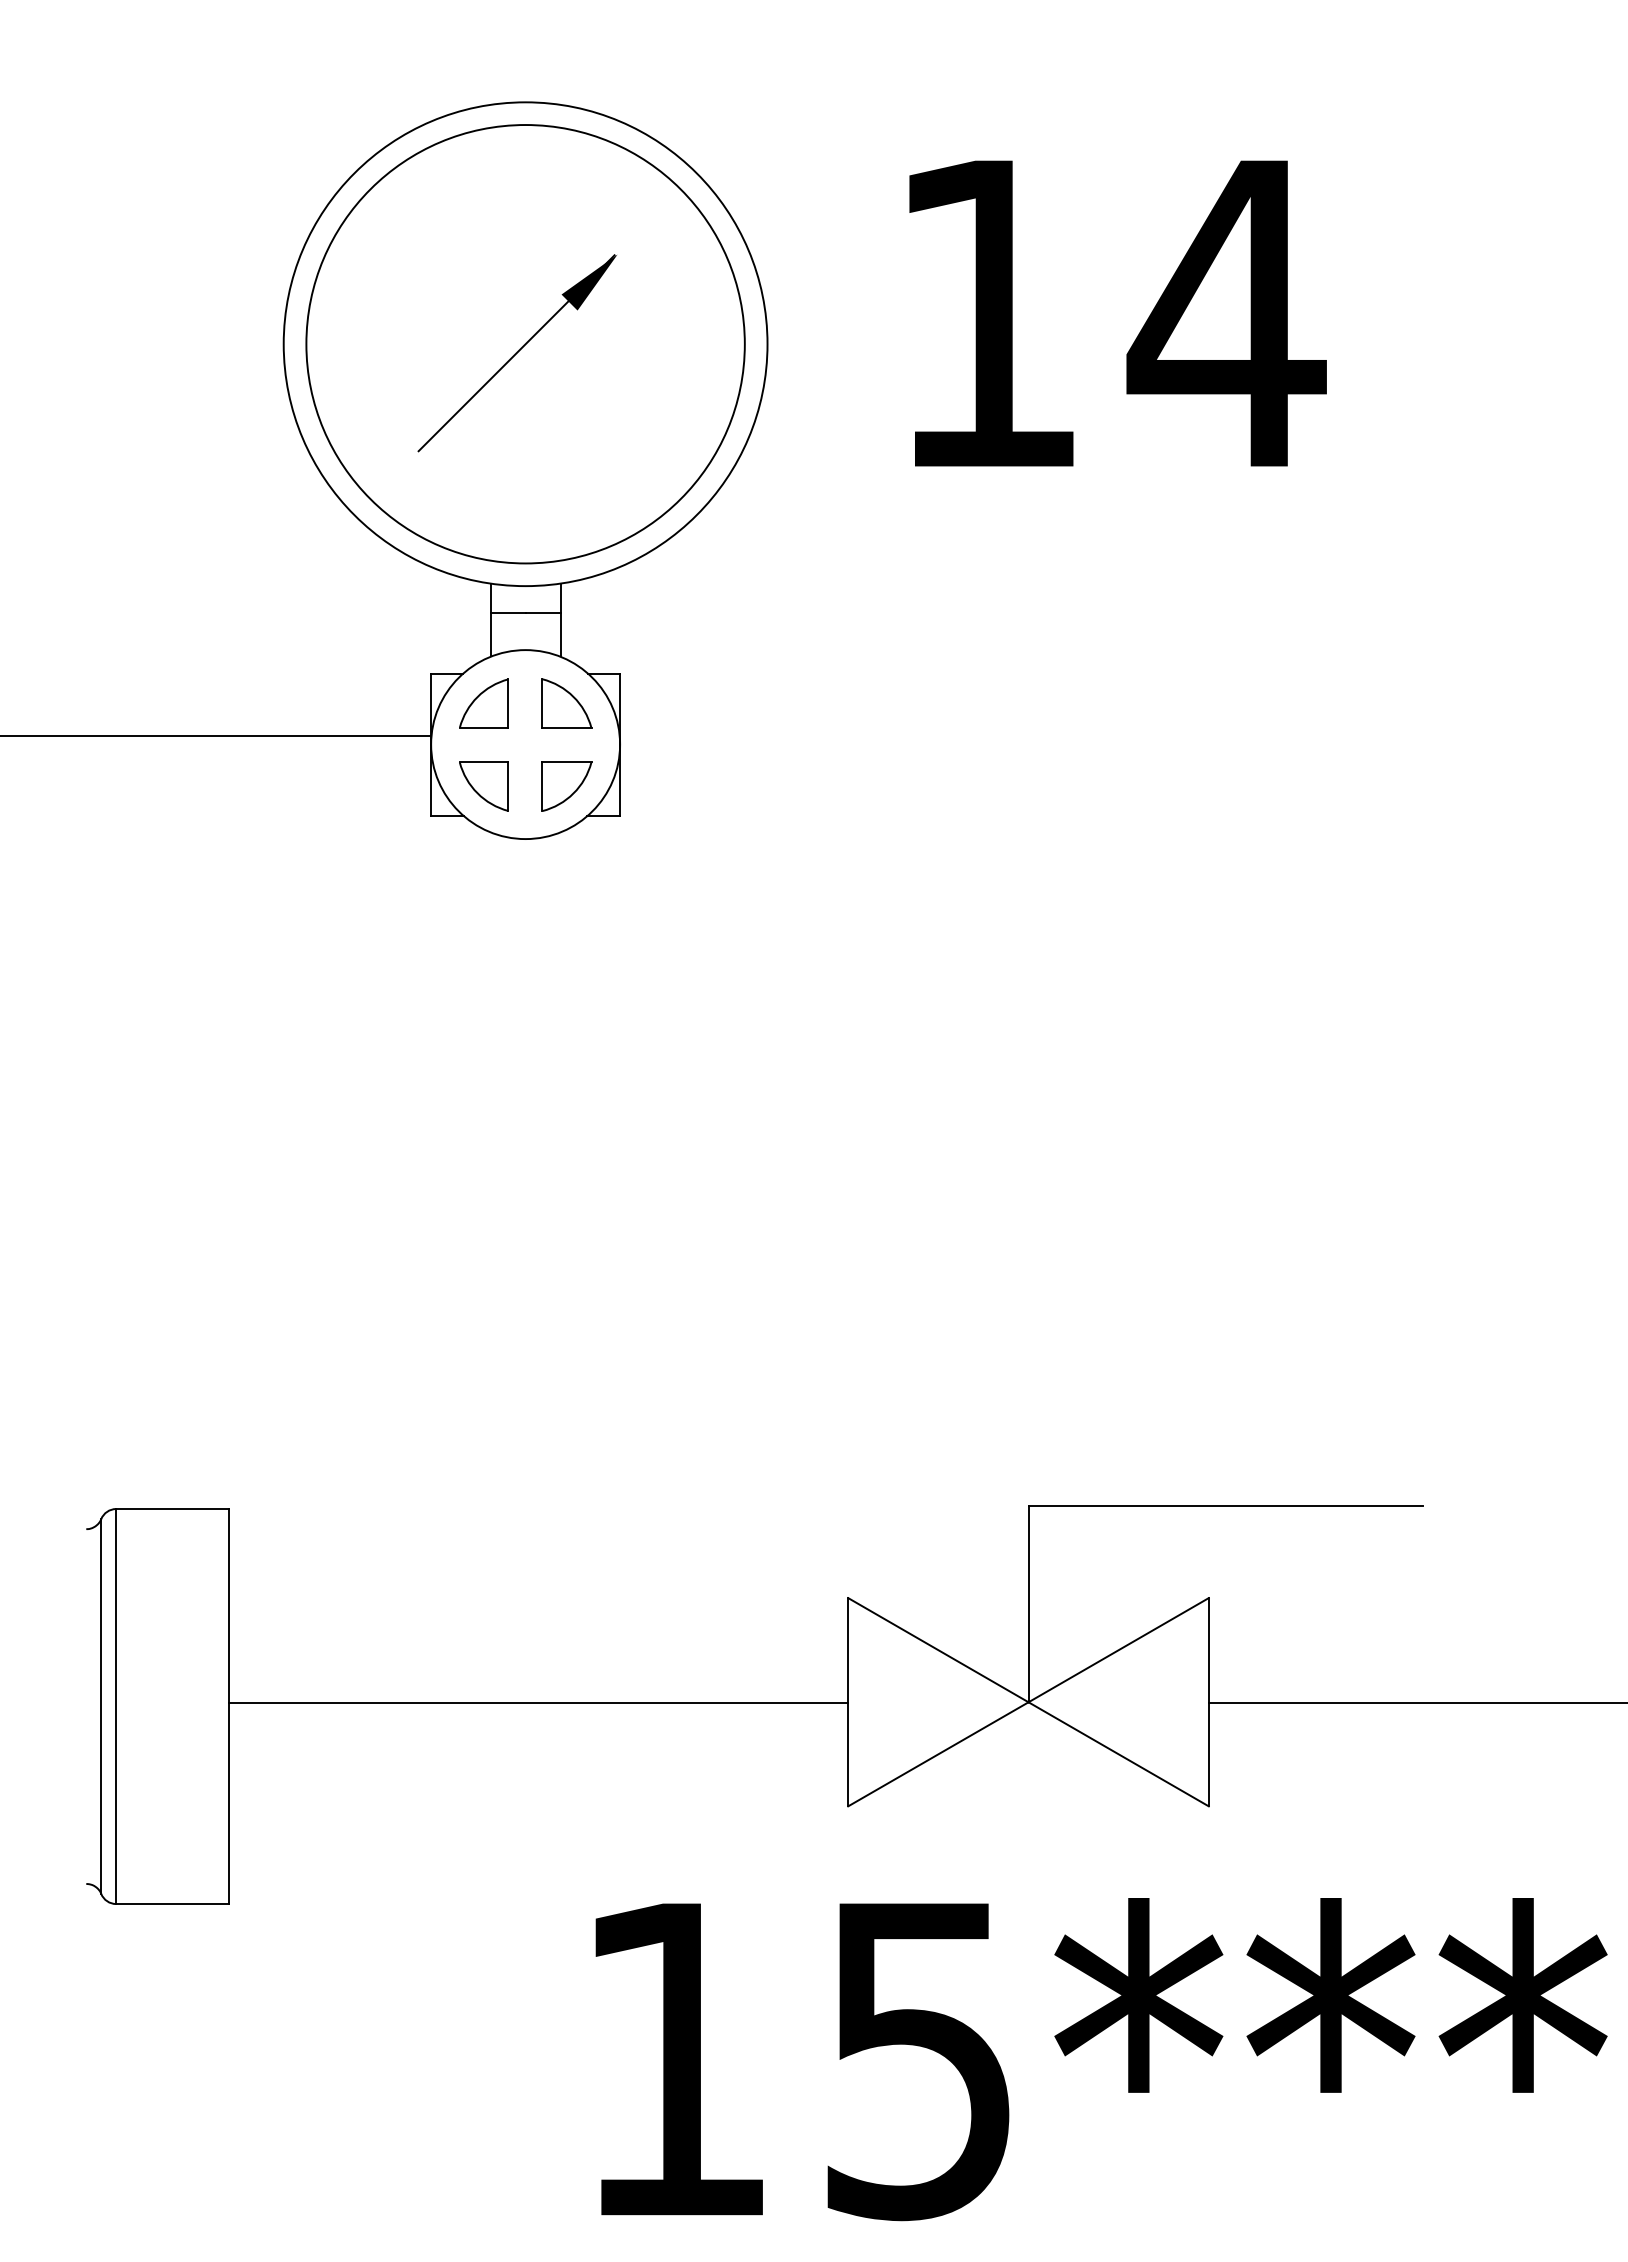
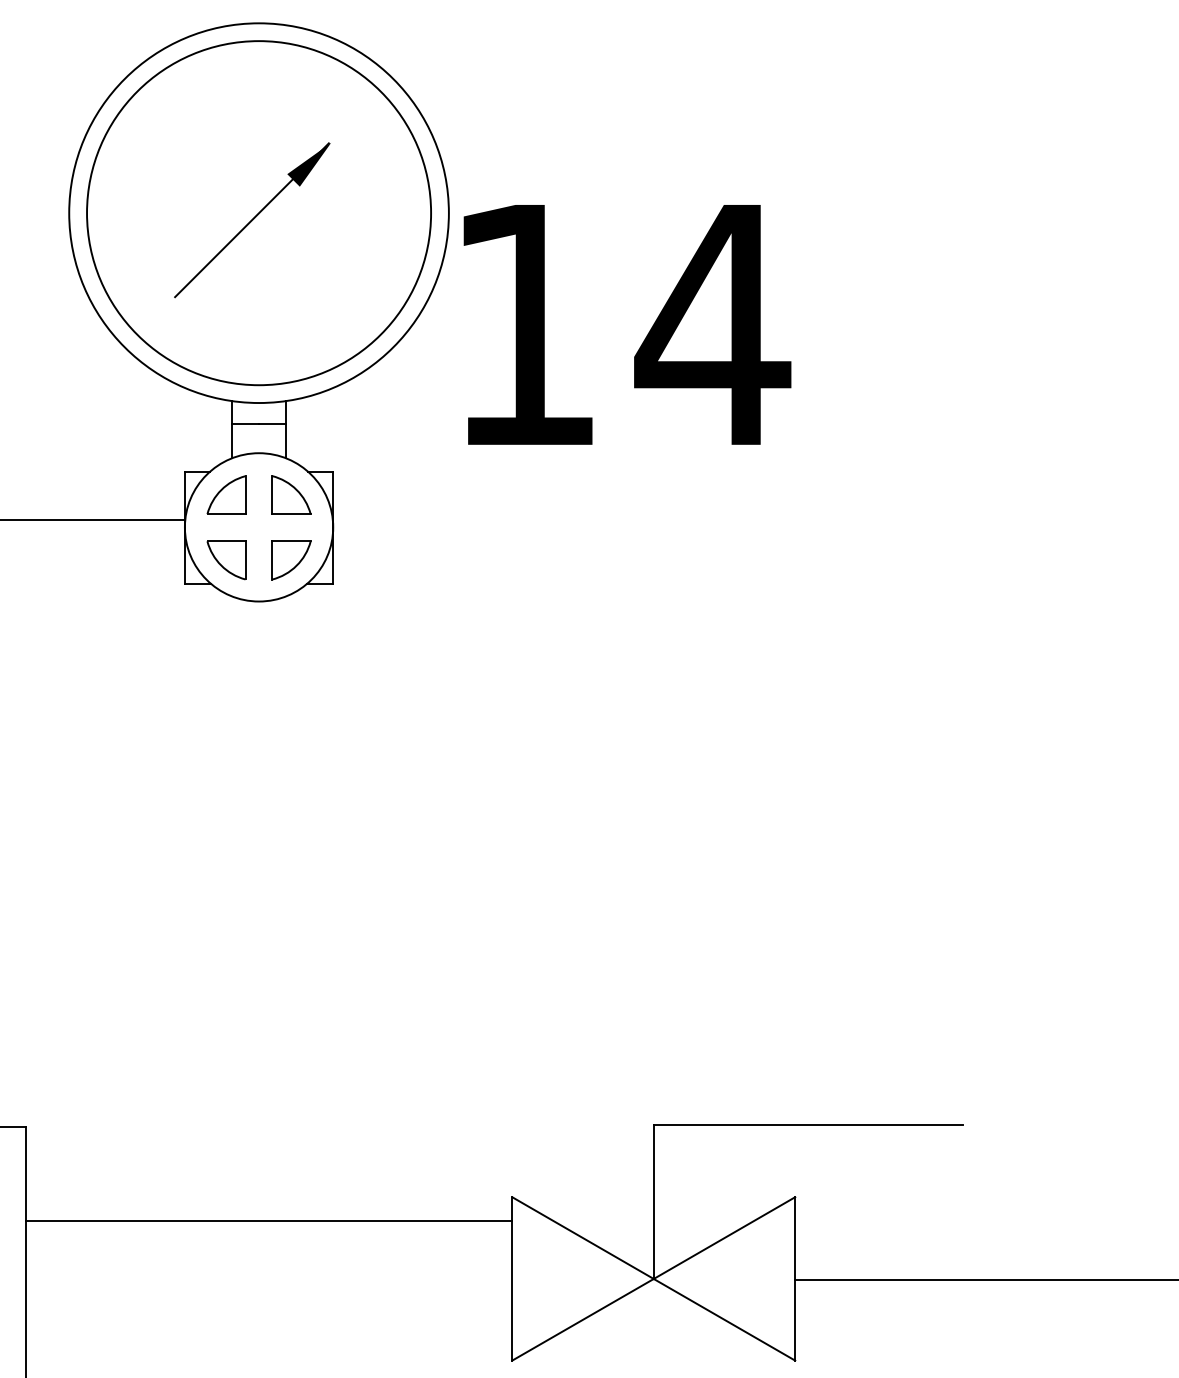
text: (1117, 313) -> (627, 324), moved
line: (538, 1703) -> (269, 1221), moved

